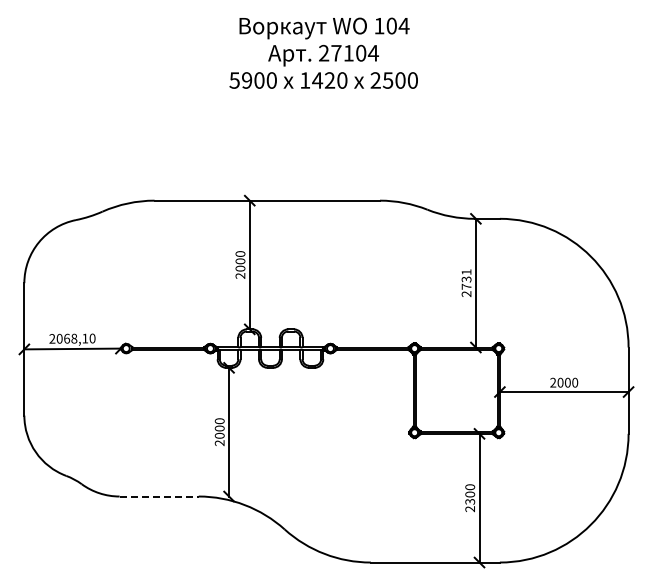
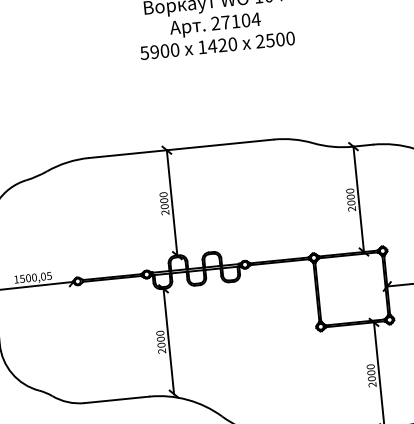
text: (466, 279) -> (350, 197), 2731 -> 2000
text: (72, 338) -> (32, 277), 2068,10 -> 1500,05
line: (159, 496) -> (117, 399), dashed -> solid
text: (469, 501) -> (371, 378), 2300 -> 2000

